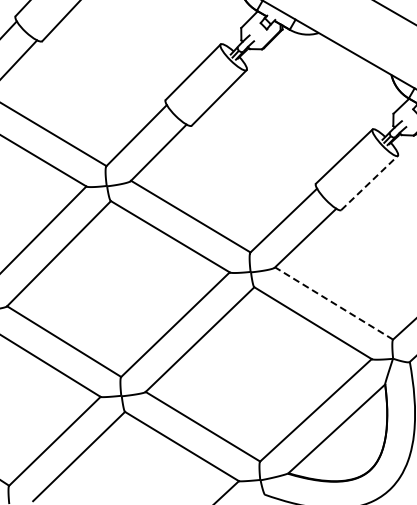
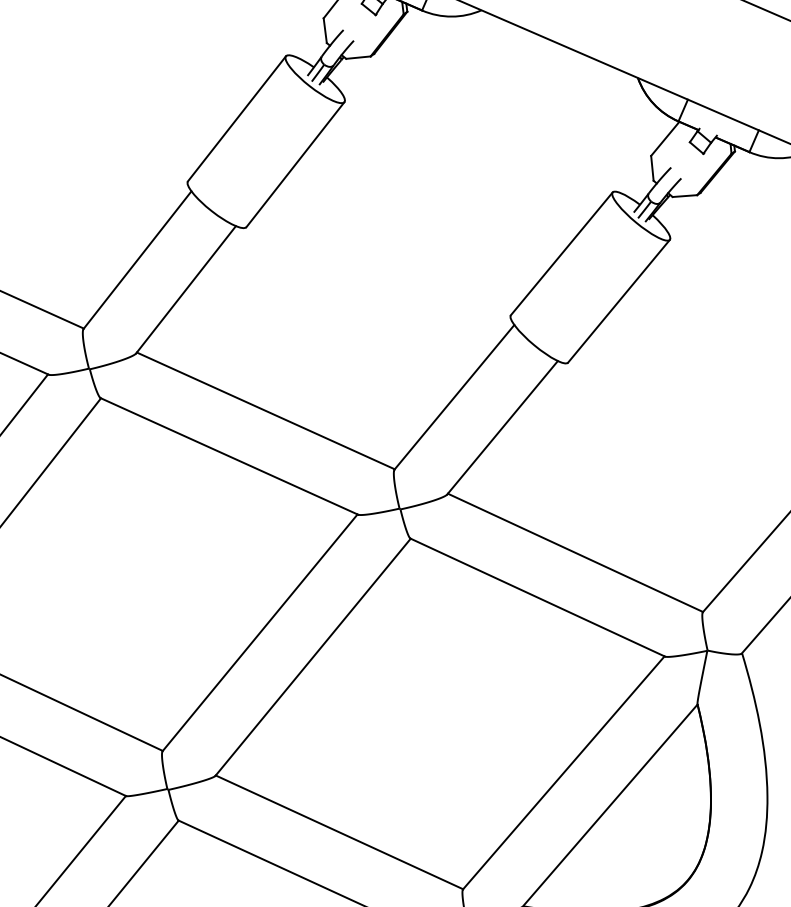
line: (369, 182) -> (618, 300), dashed -> solid
line: (333, 303) -> (574, 553), dashed -> solid

